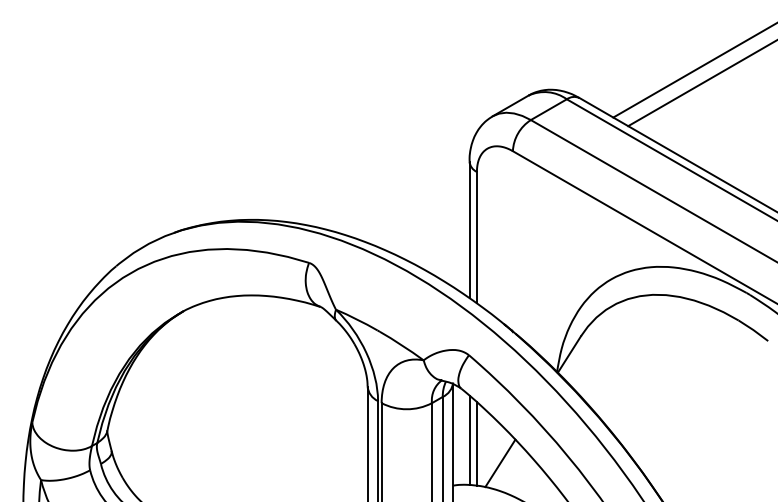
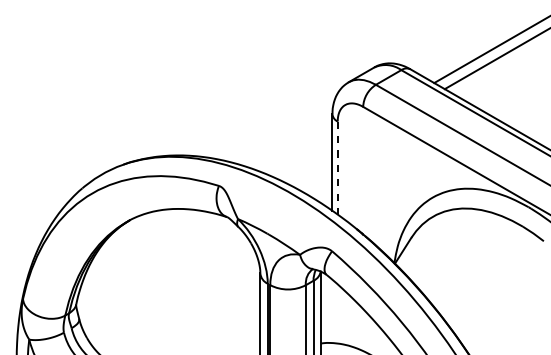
line: (476, 237) -> (337, 167), solid -> dashed
line: (469, 440) -> (332, 311), removed
line: (476, 443) -> (337, 313), removed
line: (500, 463) -> (354, 327), removed

